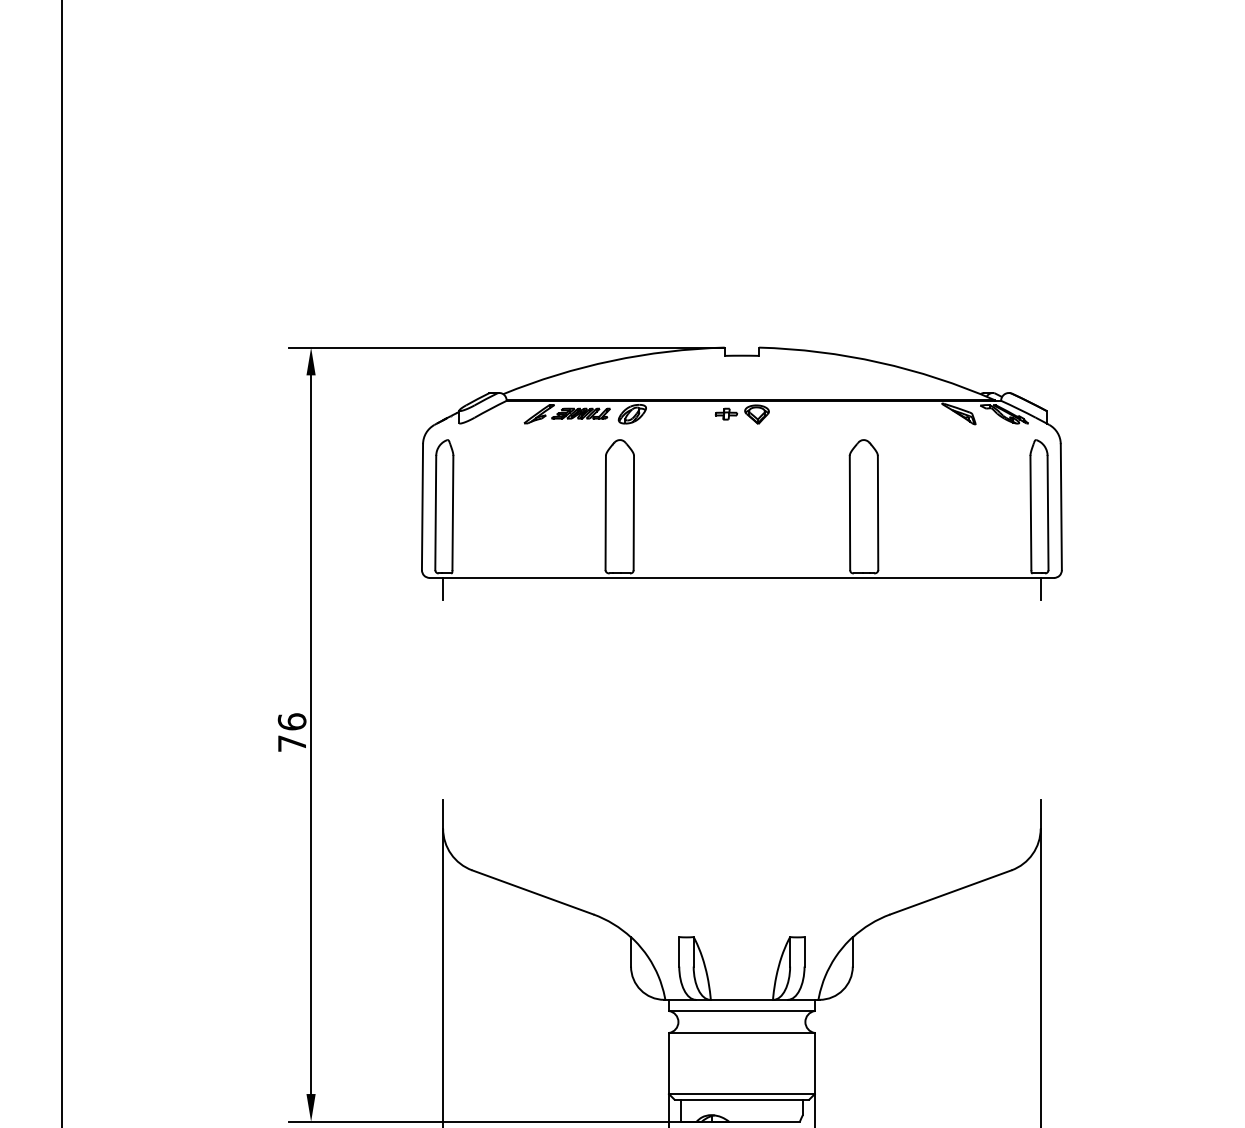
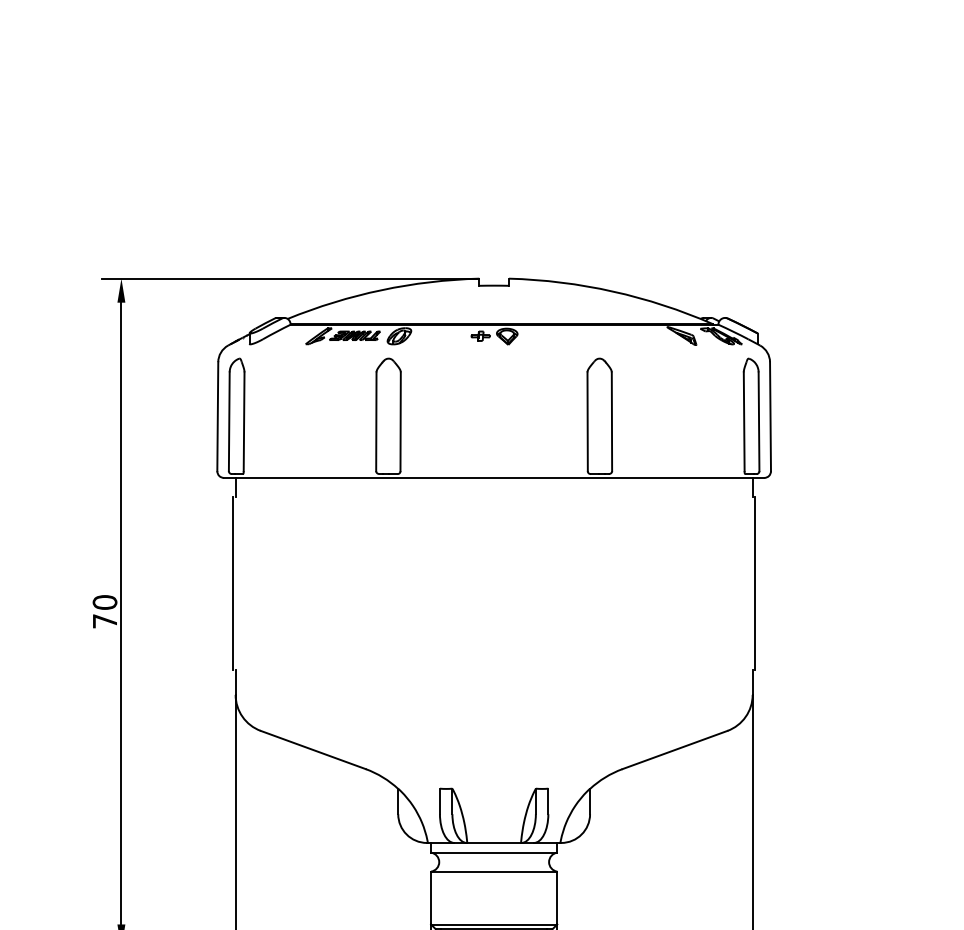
line: (440, 699) -> (233, 583), added
line: (1043, 699) -> (755, 583), added
text: (291, 721) -> (104, 602), 76 -> 70

